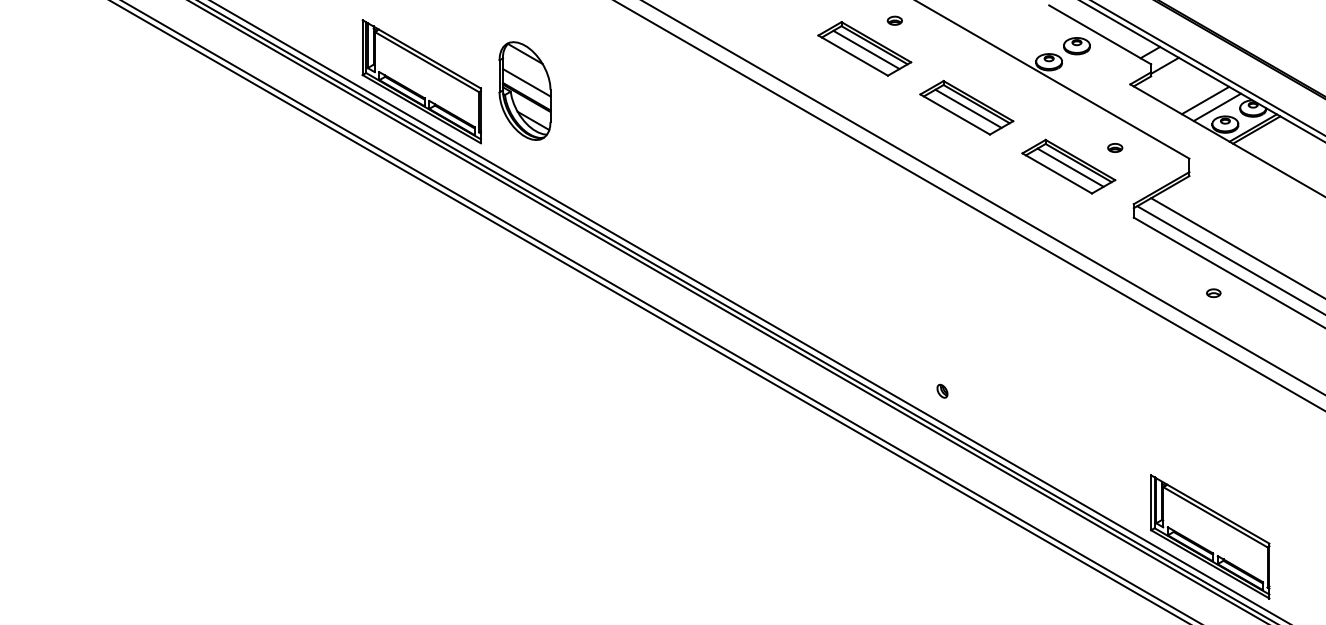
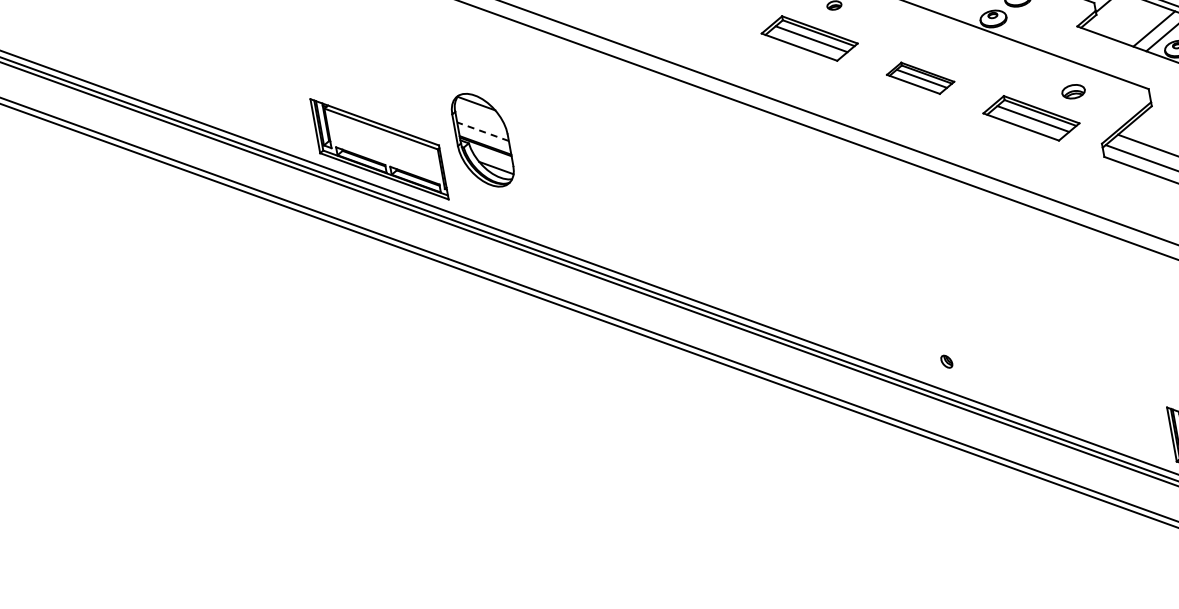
line: (526, 82) -> (482, 131), solid -> dashed
part: (966, 107) -> (920, 78), size x0.7
part: (1115, 147) -> (1073, 91), size x1.6

